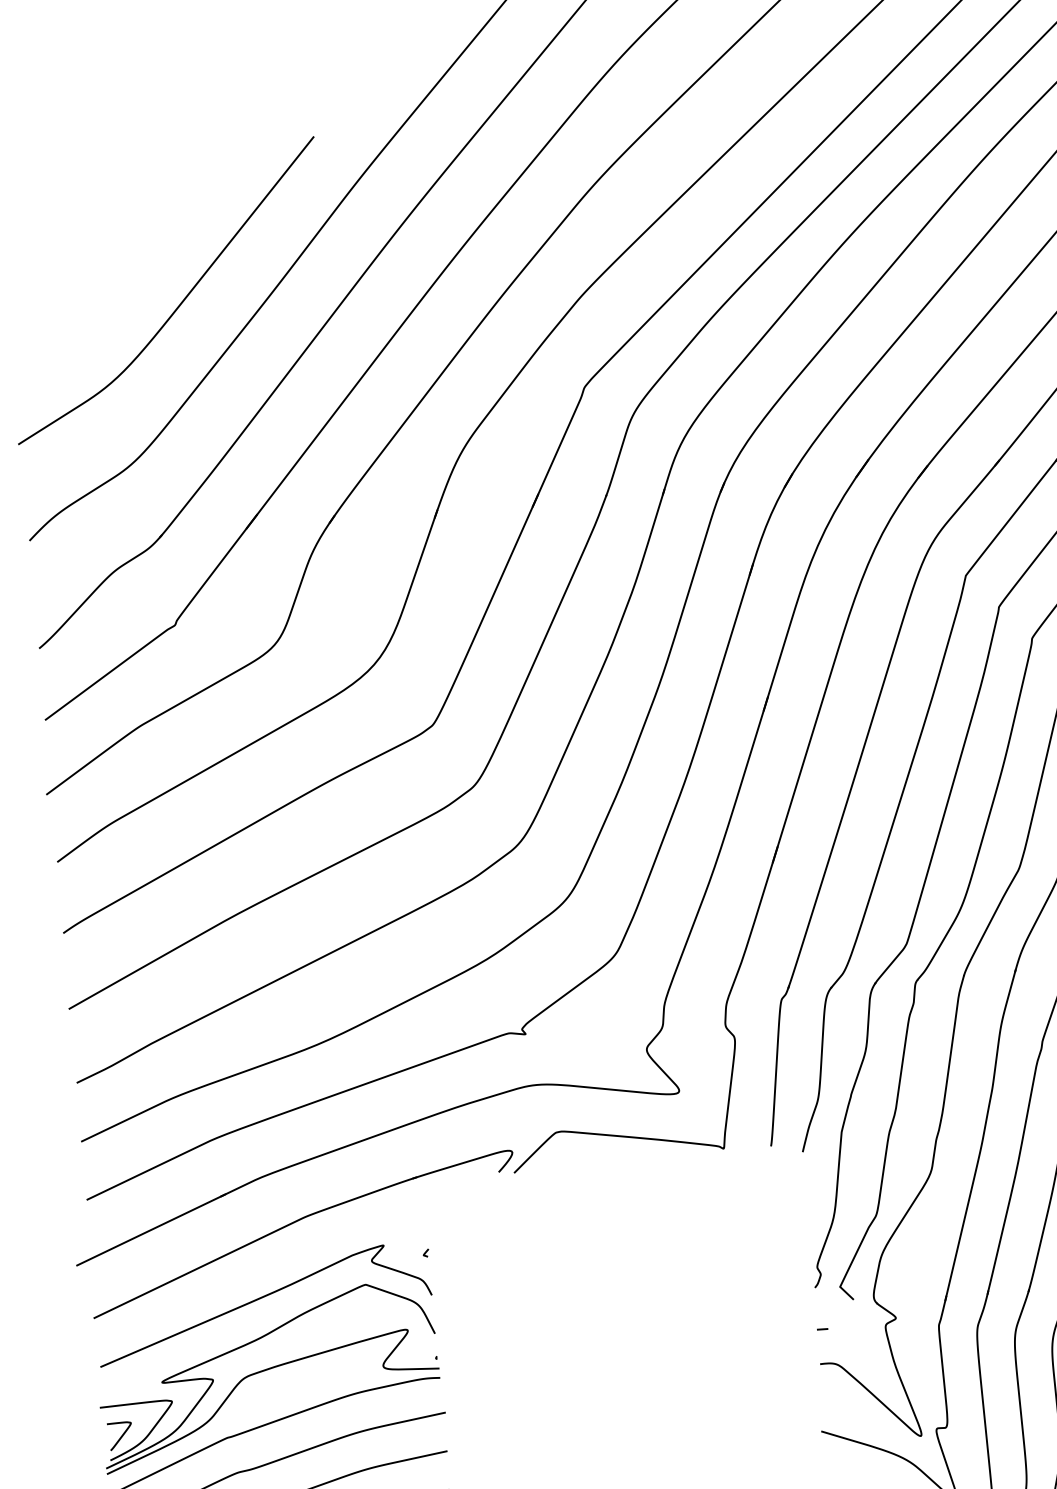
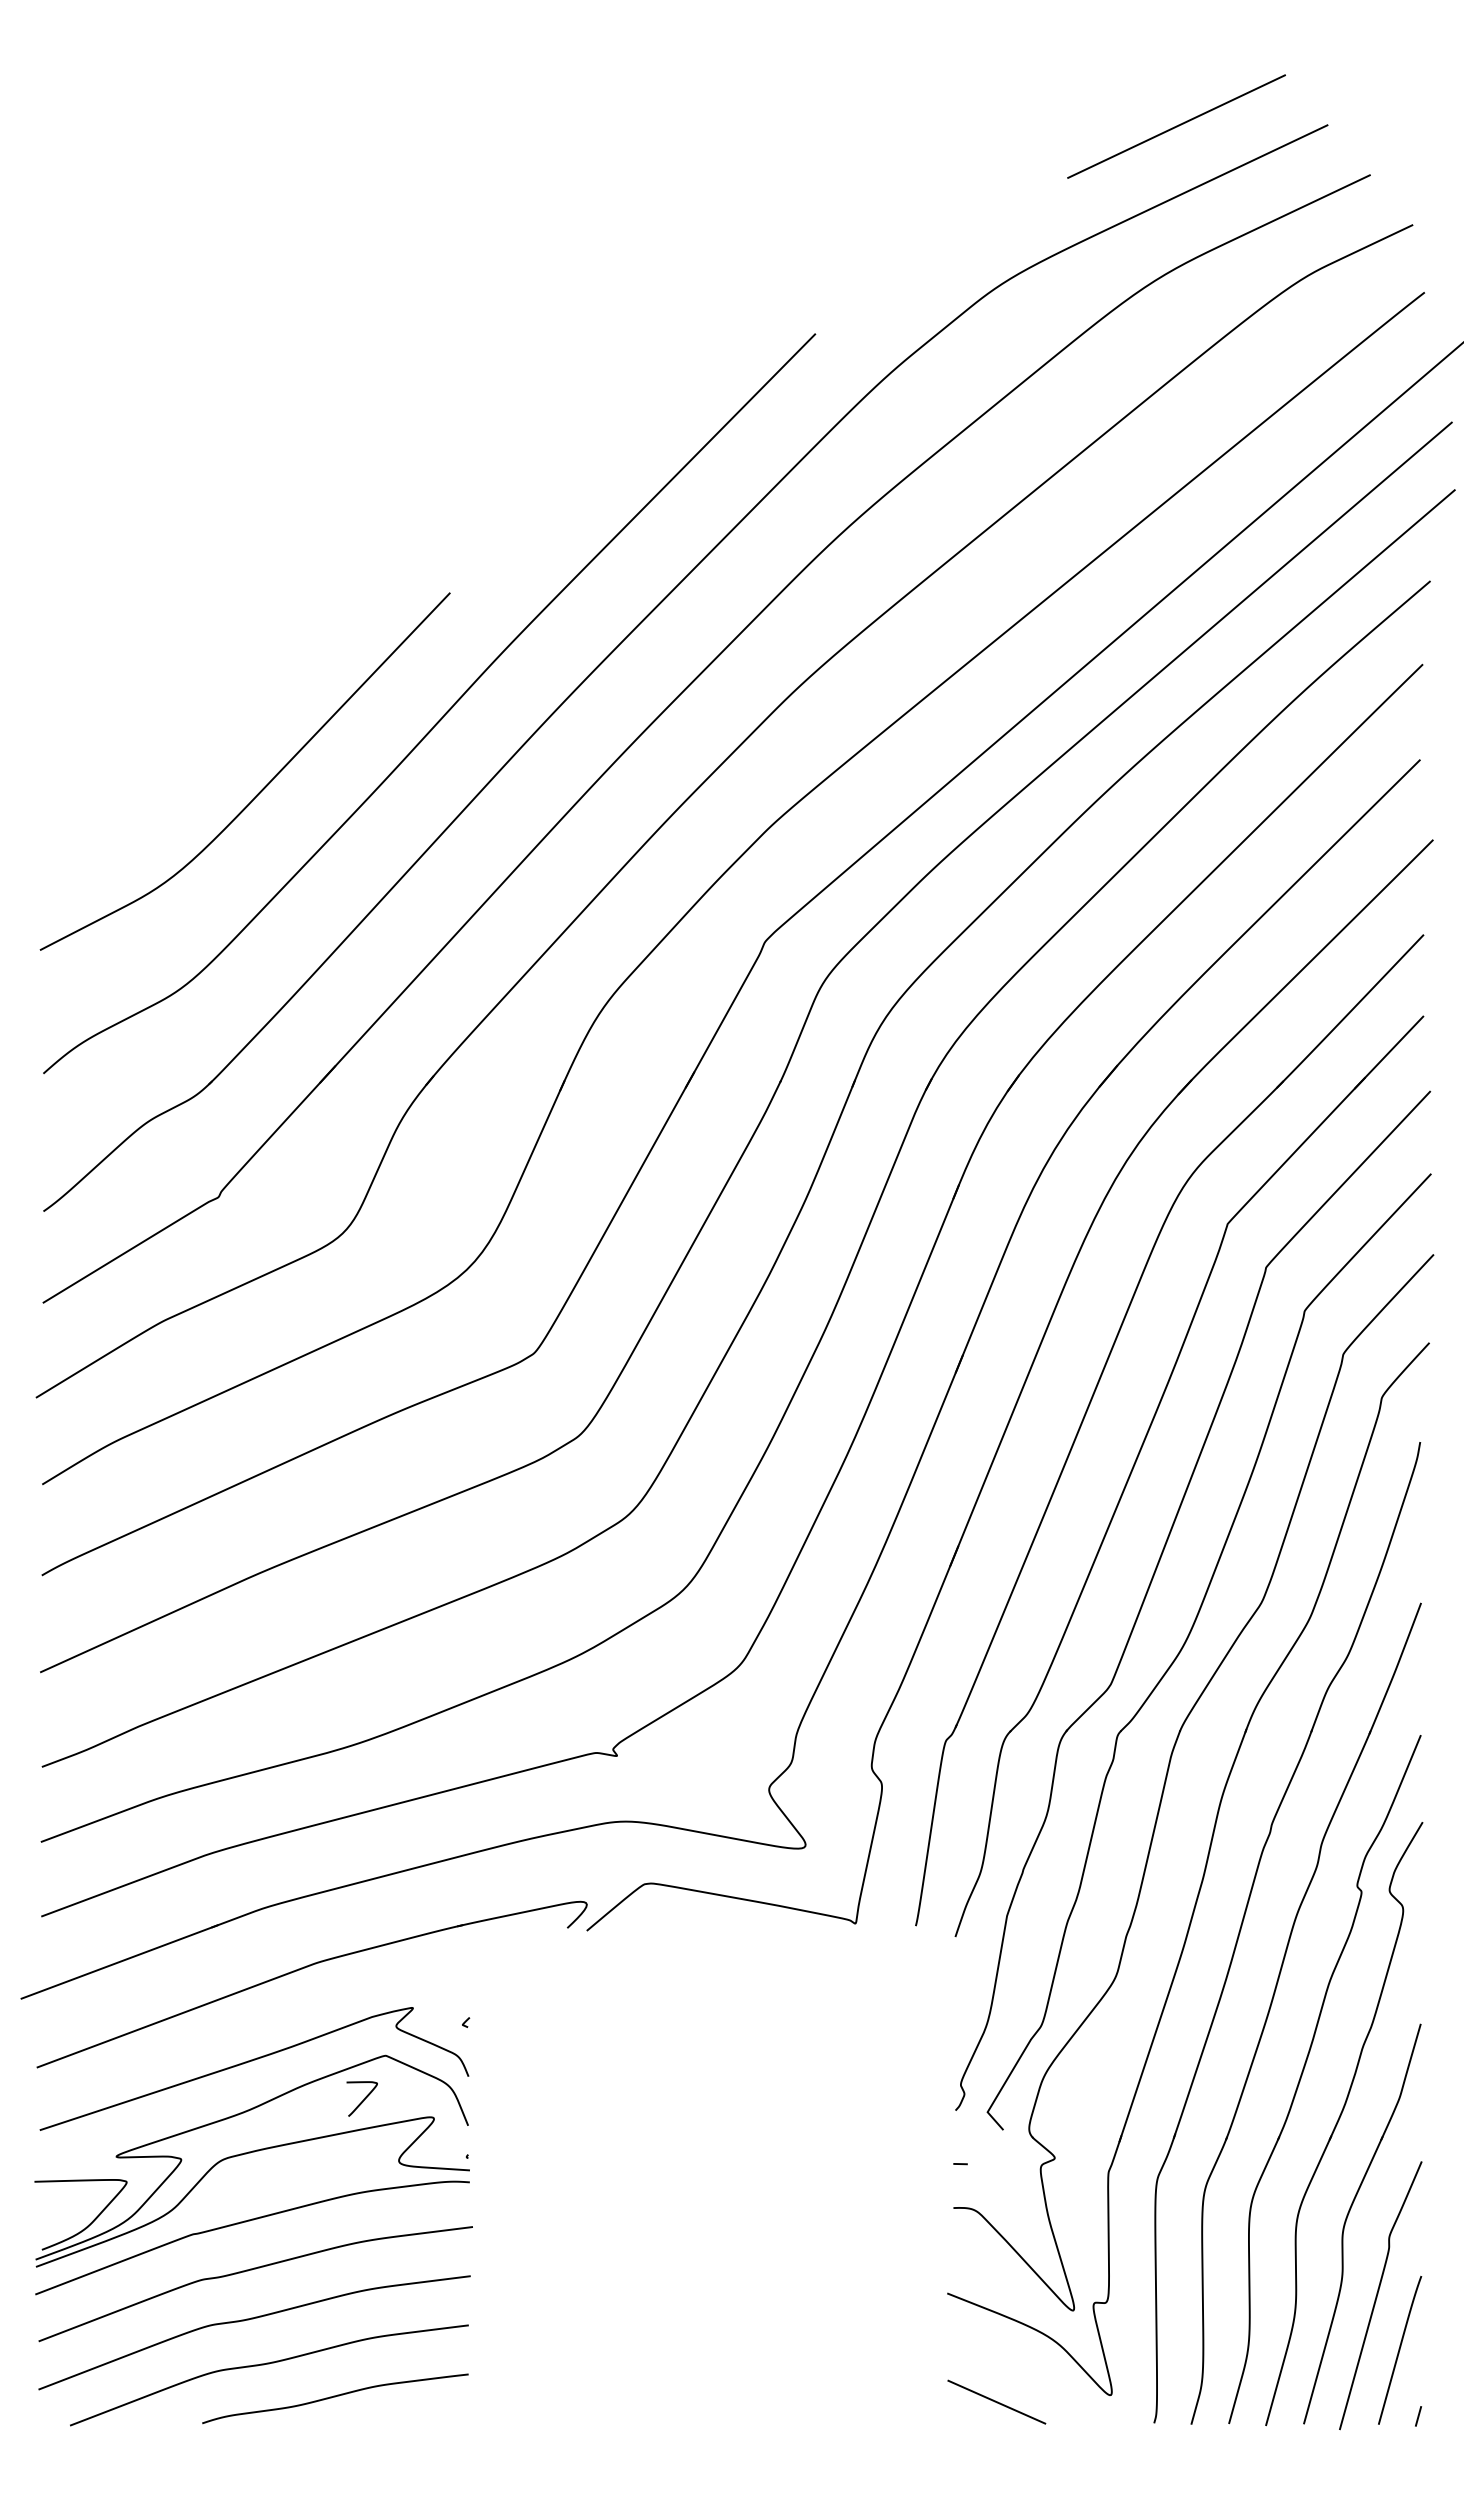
curve: (121, 1436) -> (363, 2099), moved

